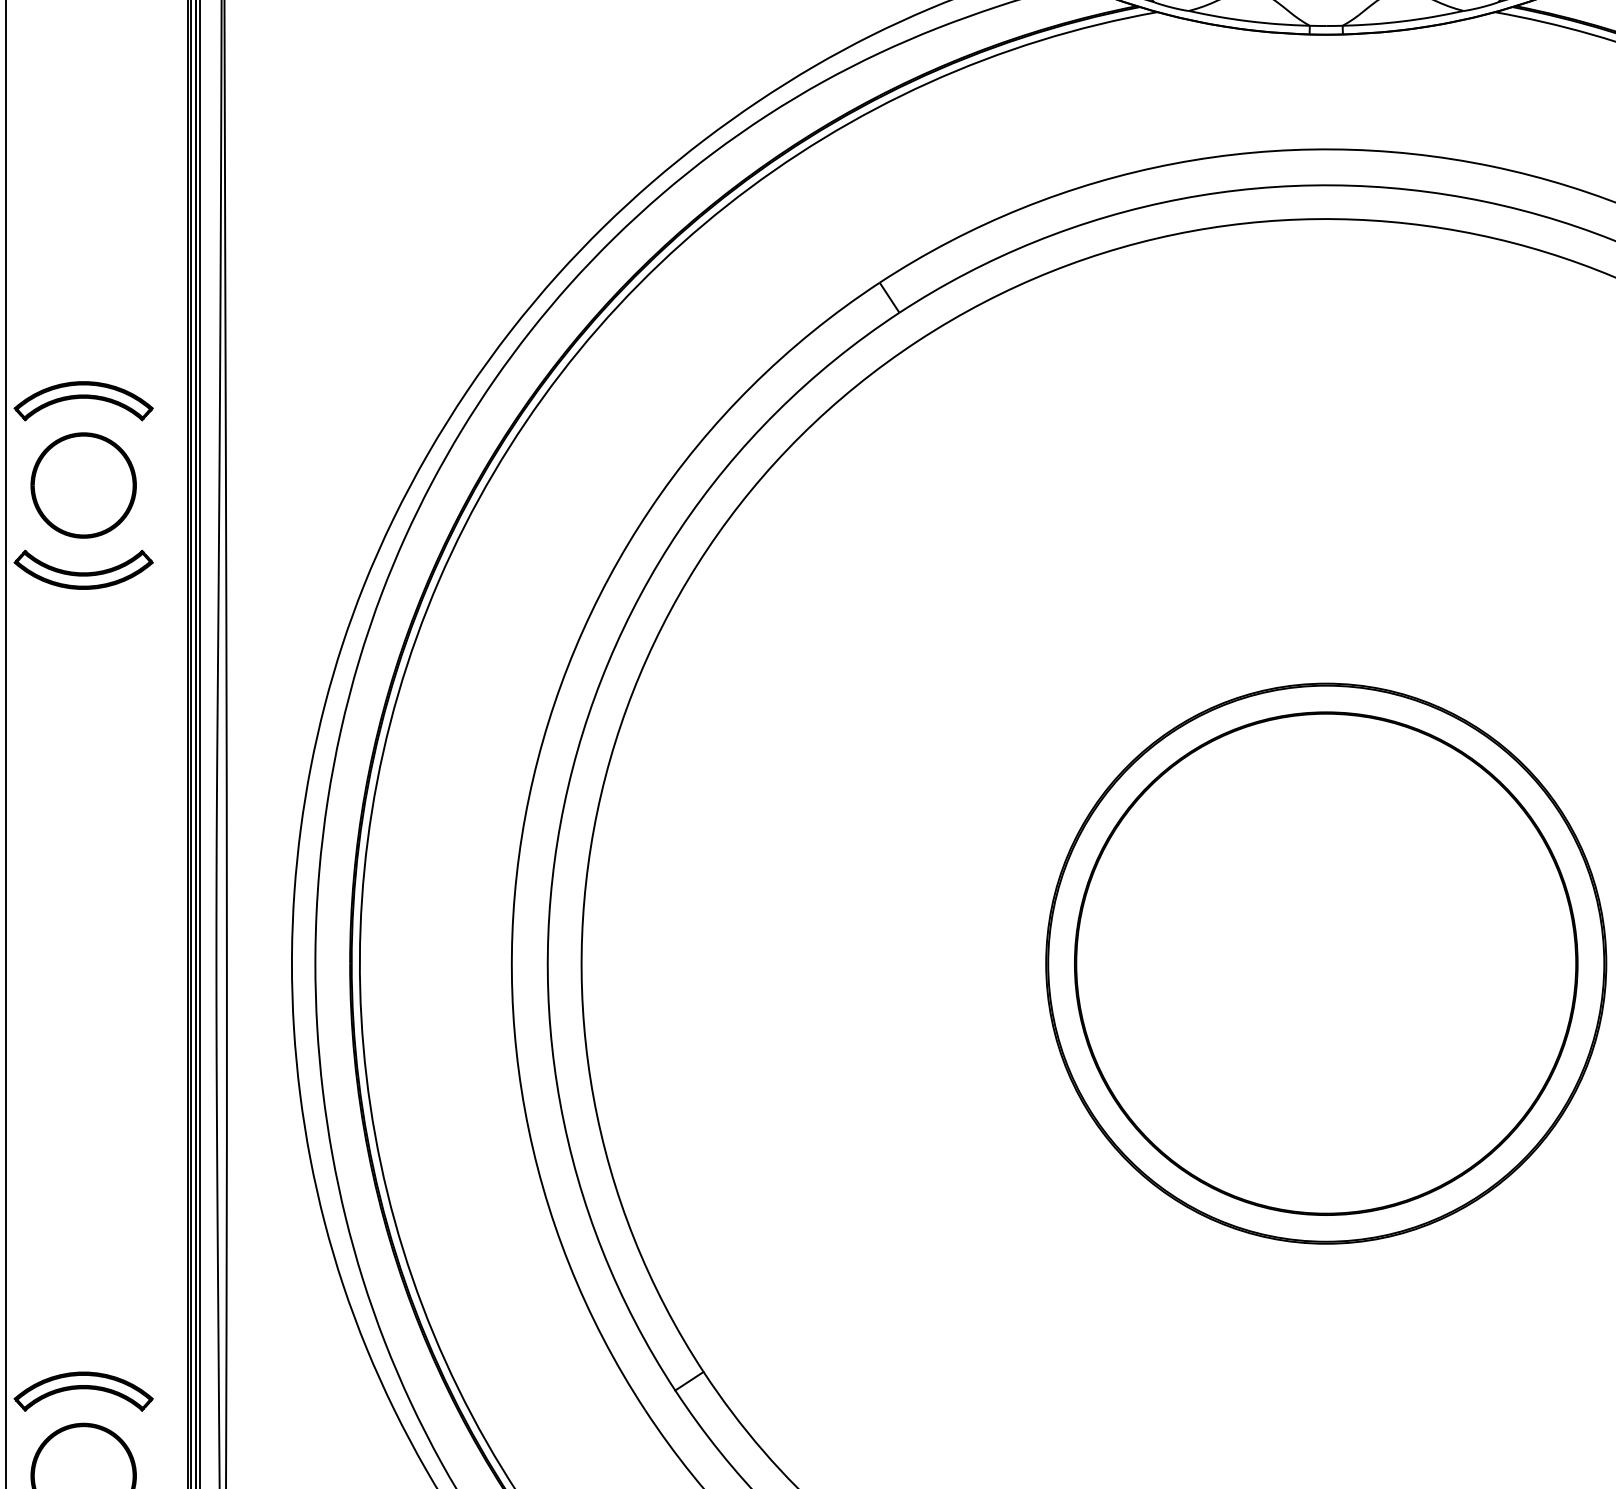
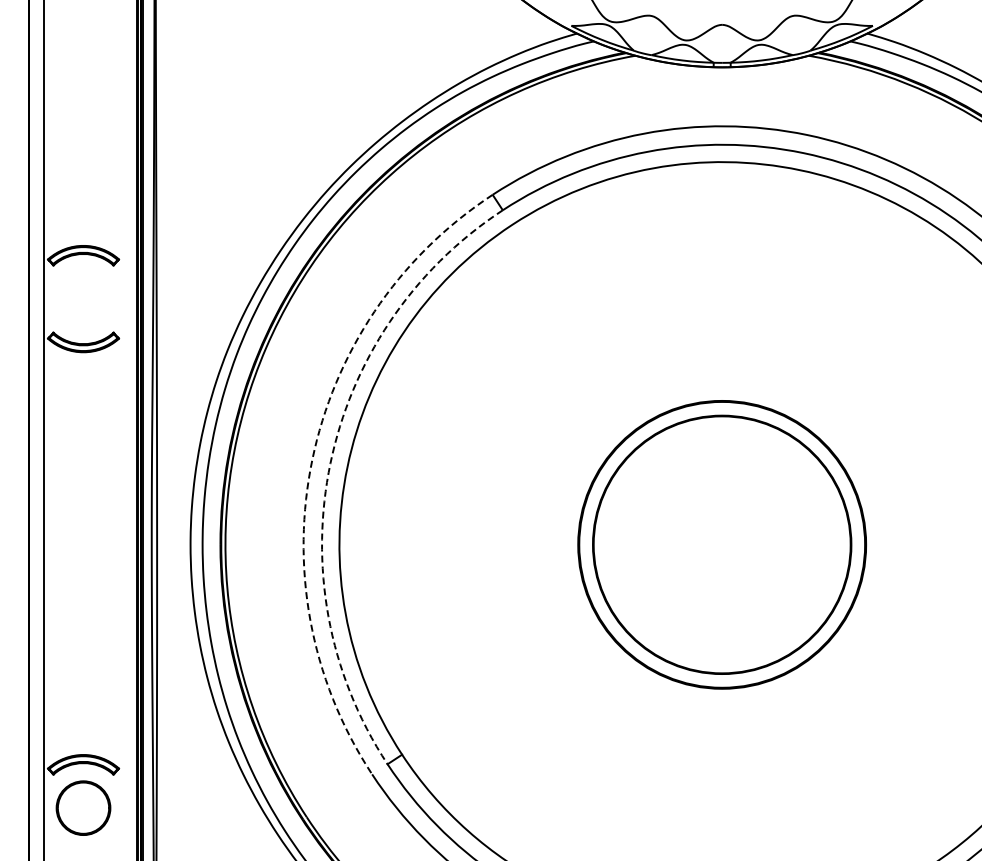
part: (83, 484) -> (83, 298), removed
arc: (529, 797) -> (312, 459), solid -> dashed
arc: (564, 805) -> (330, 463), solid -> dashed

